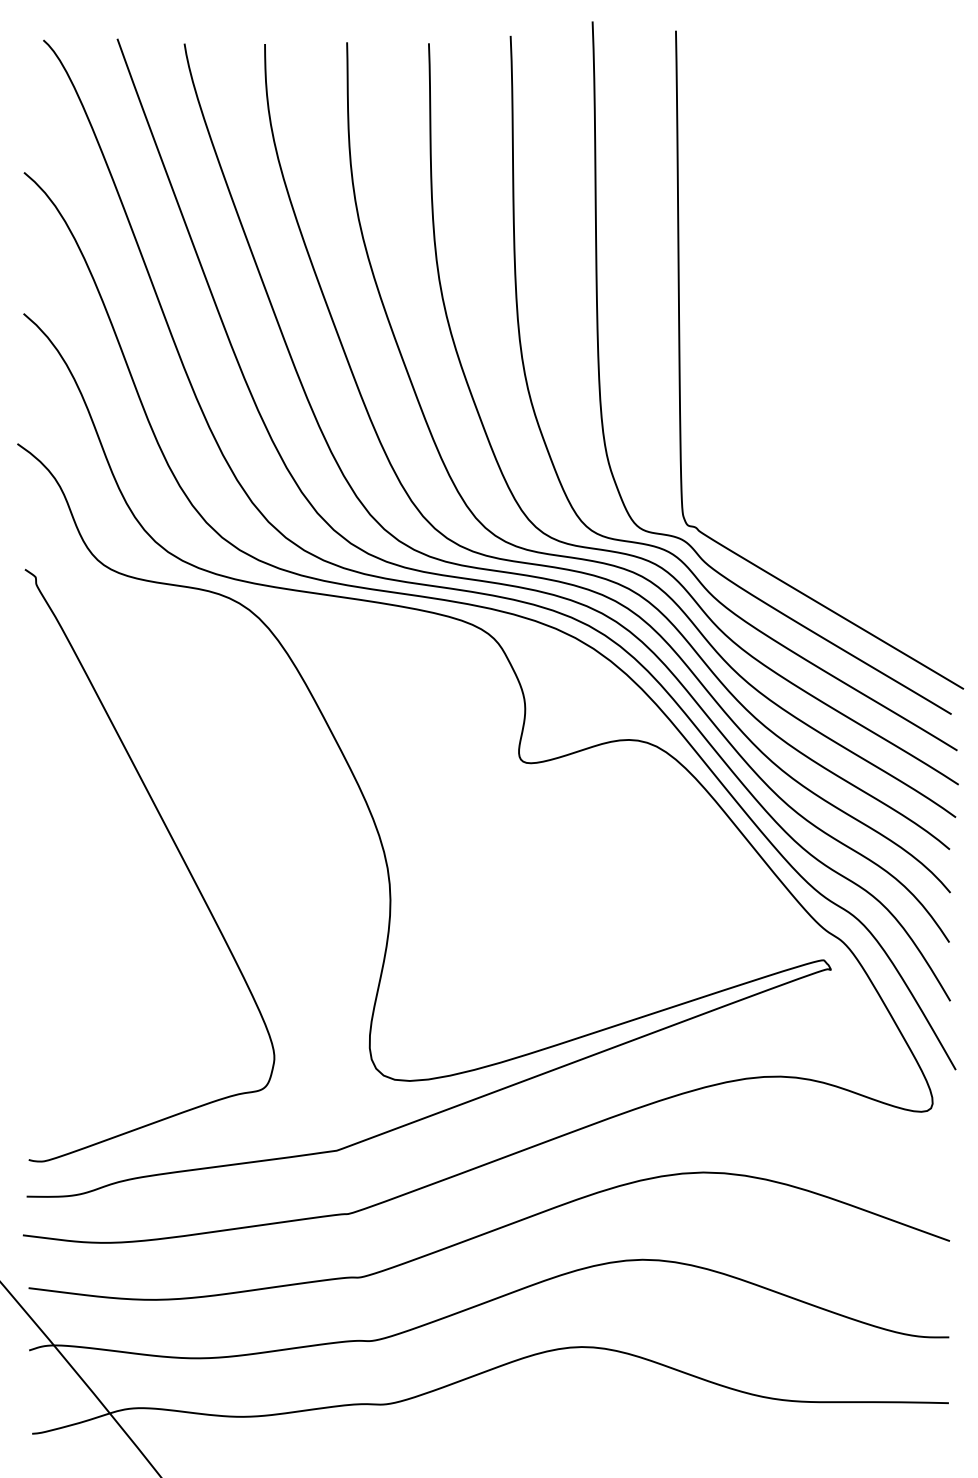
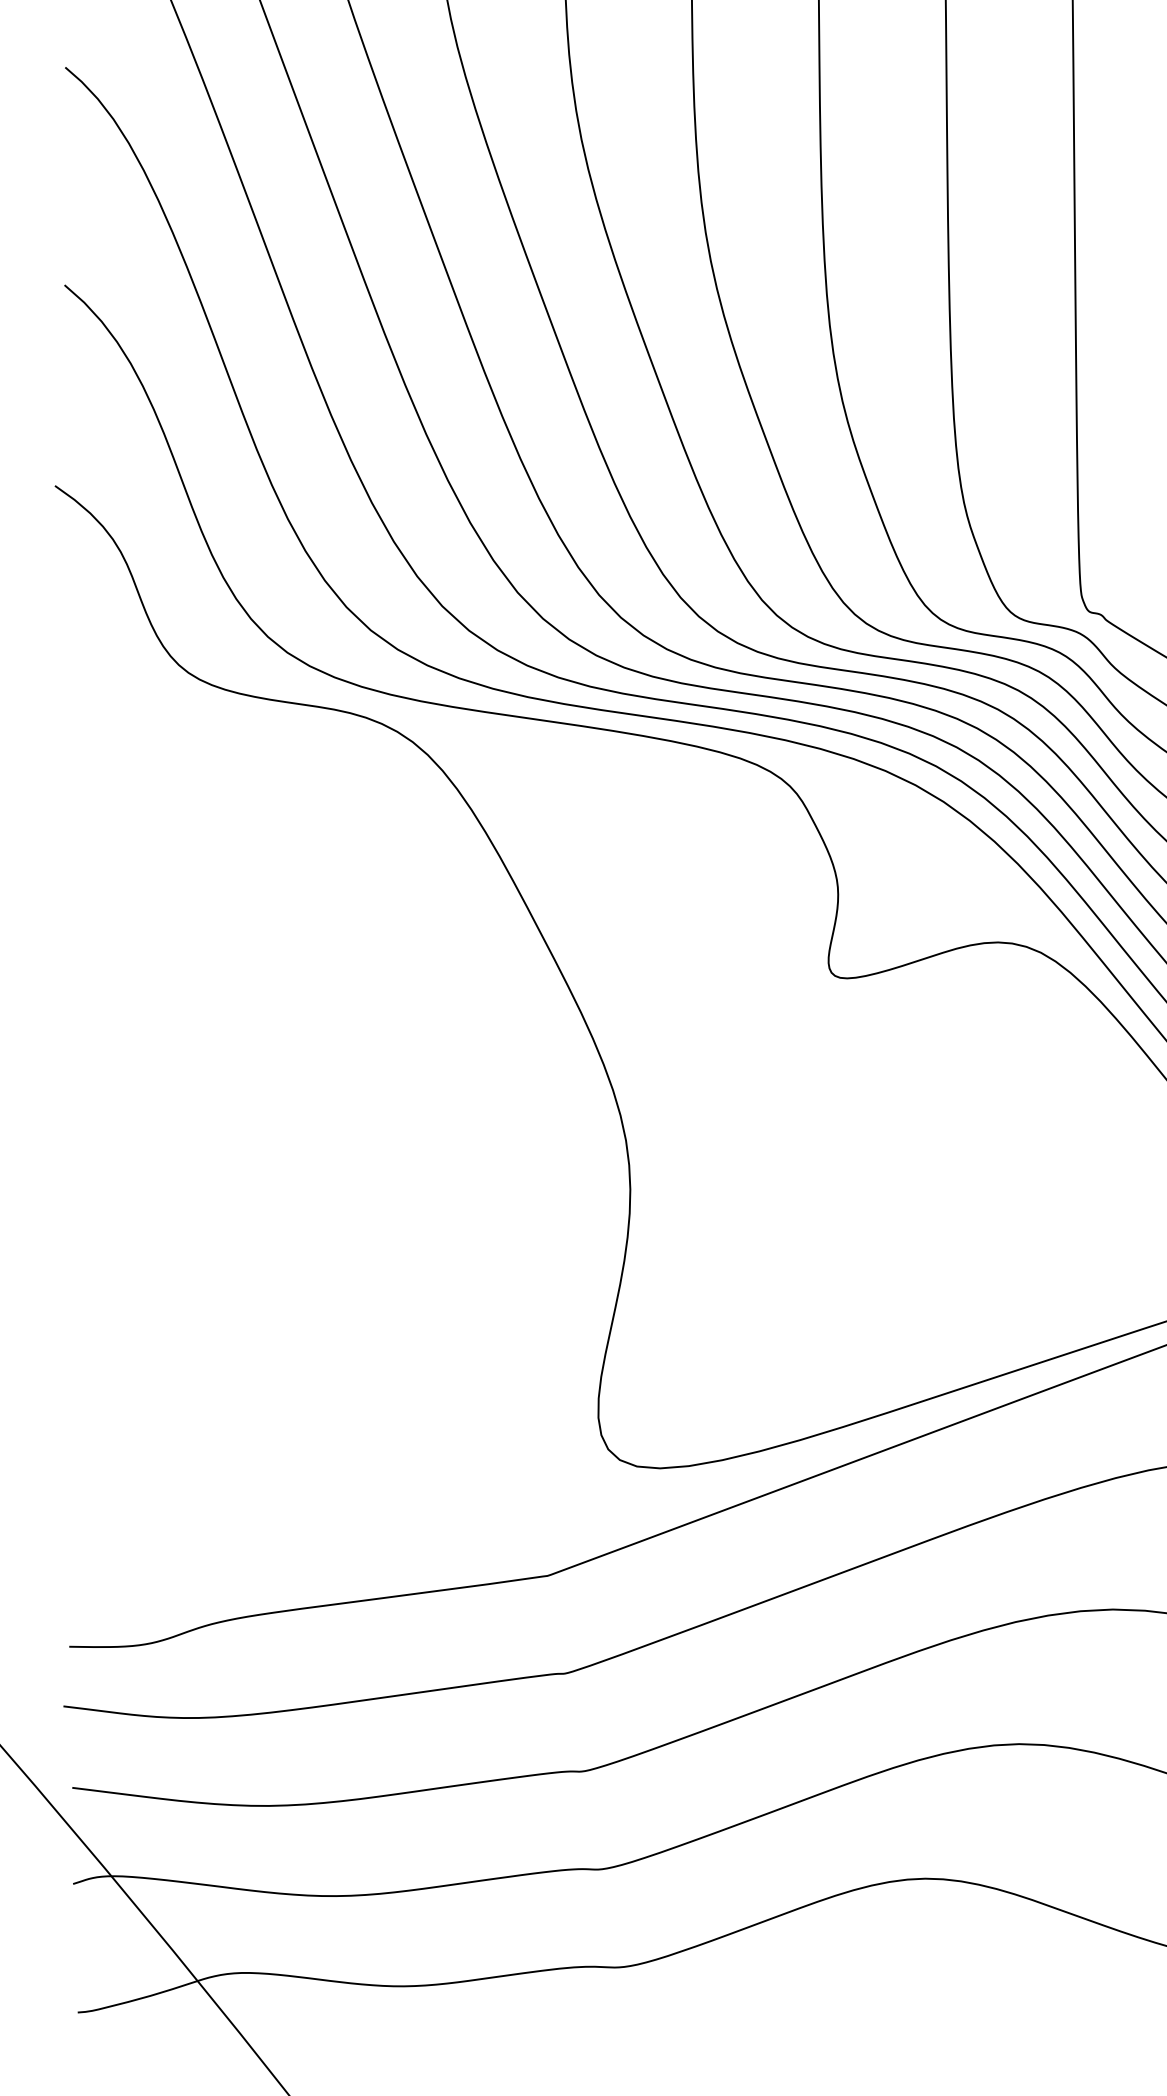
curve: (177, 850) -> (301, 1112), removed

